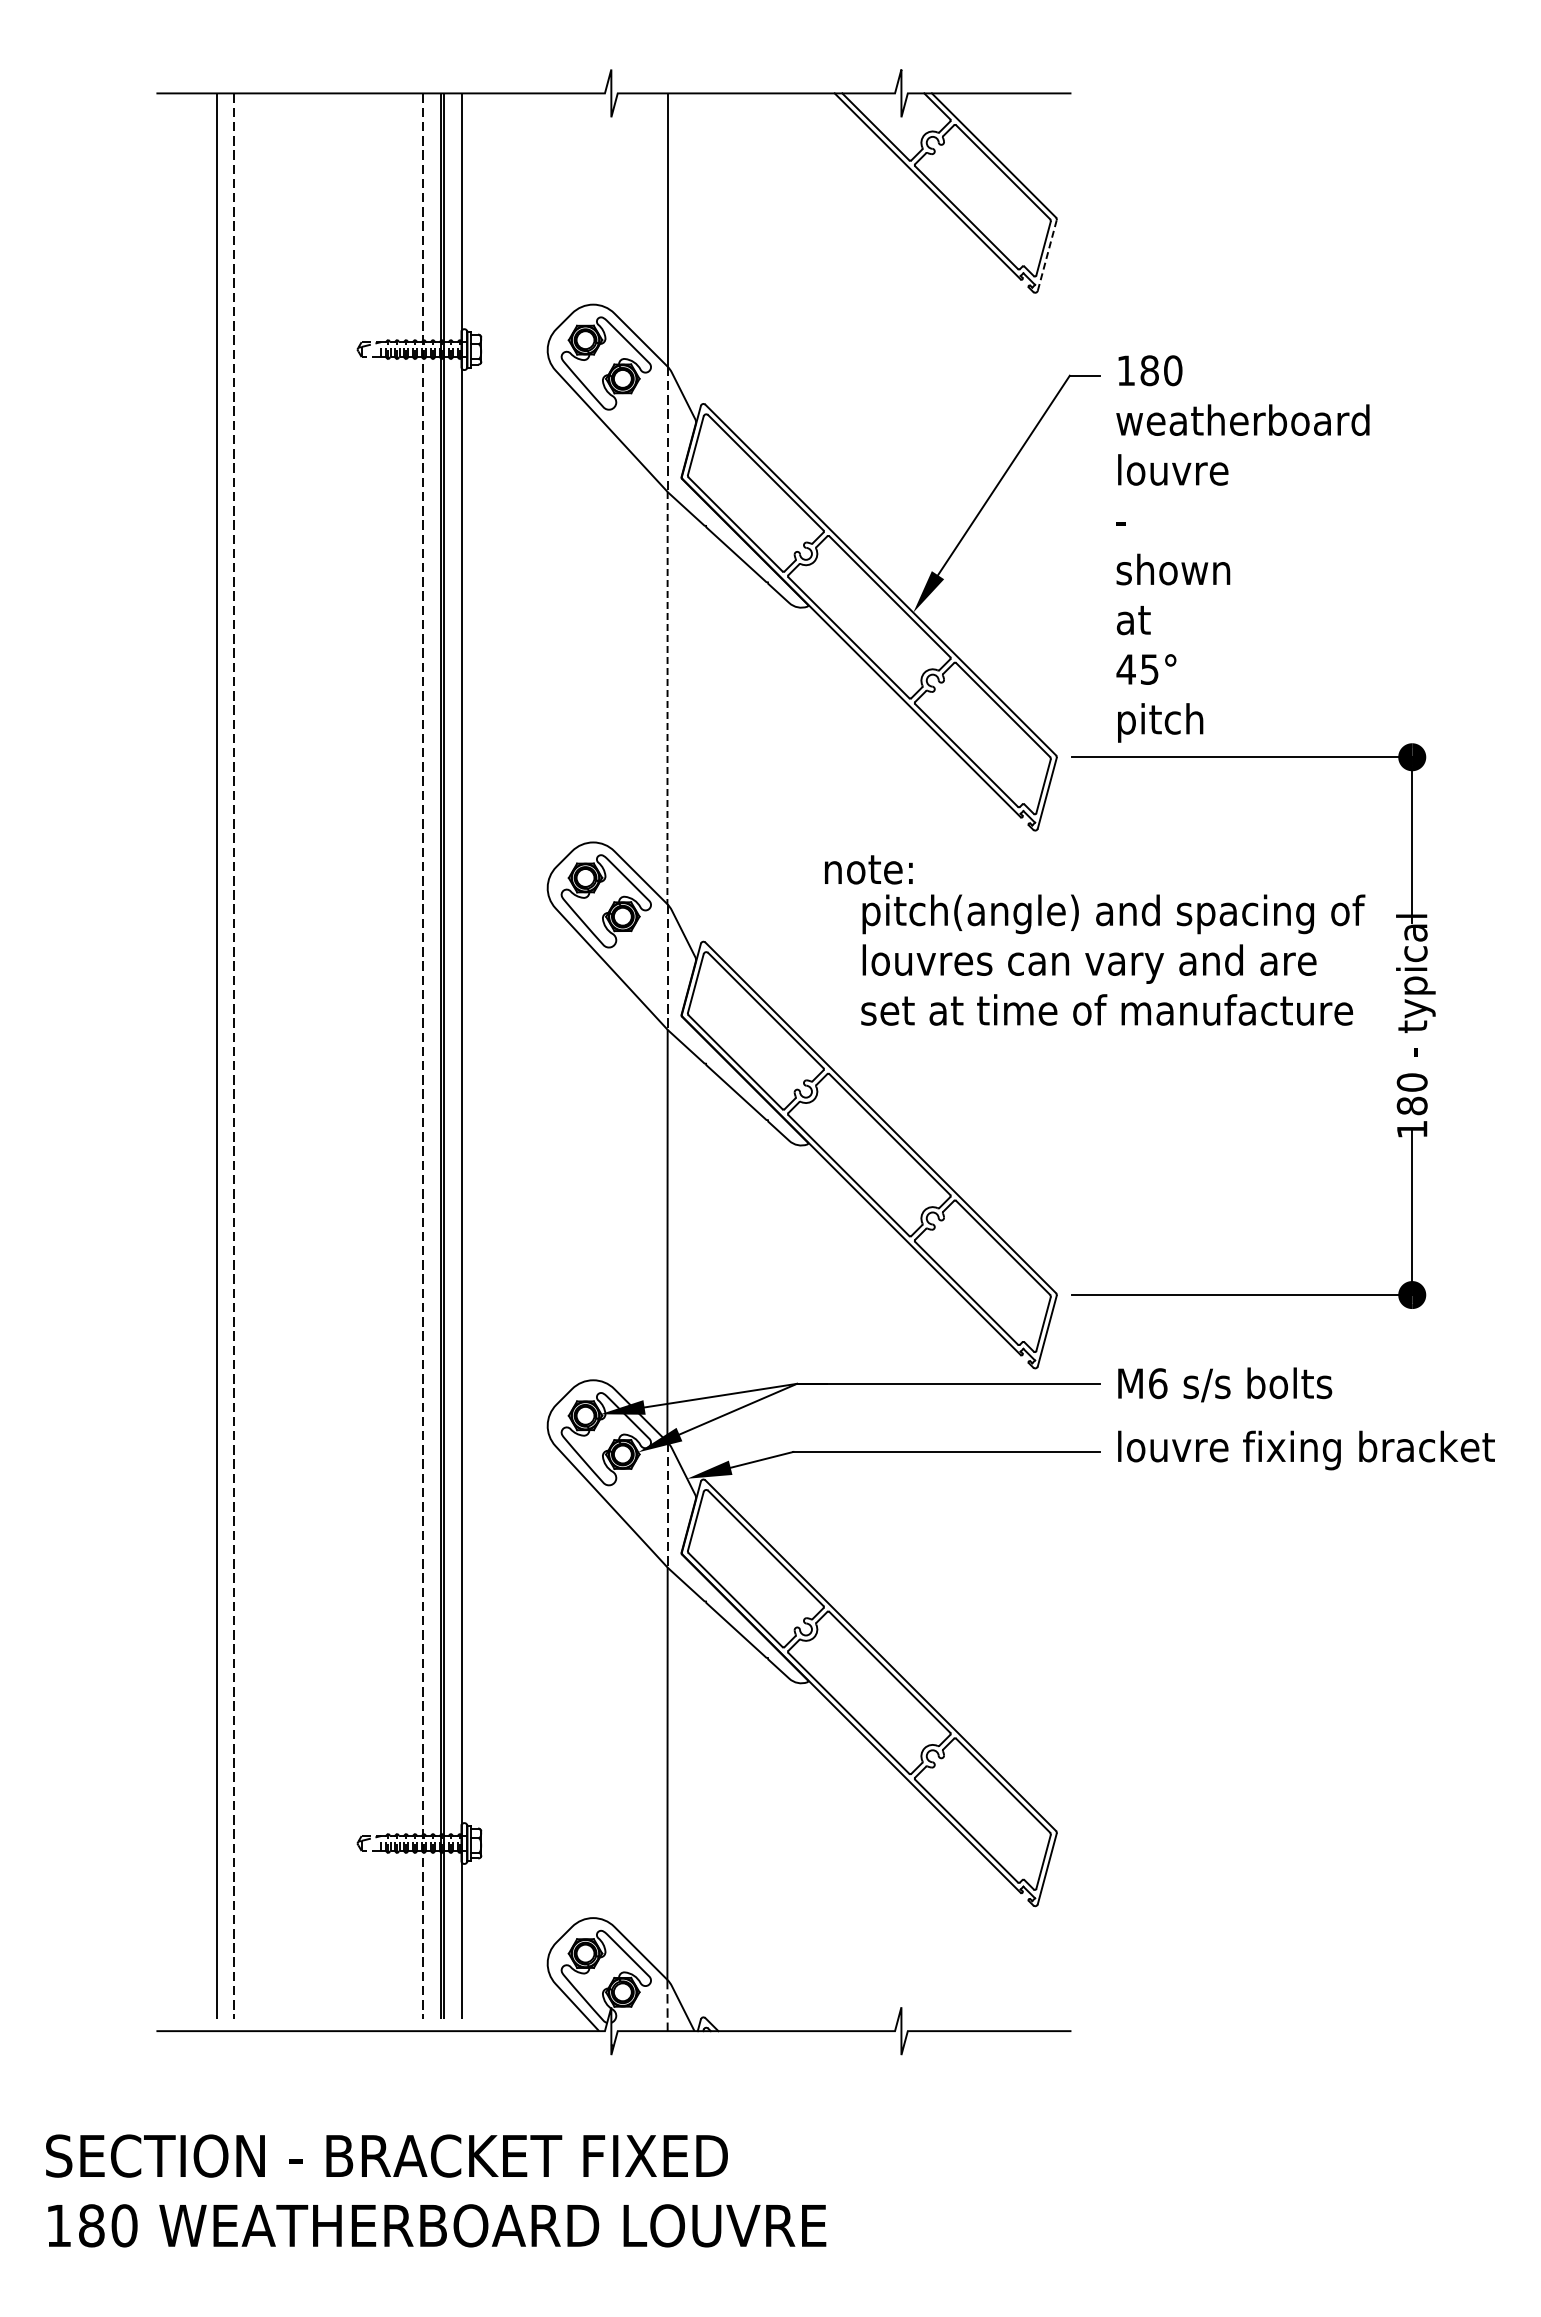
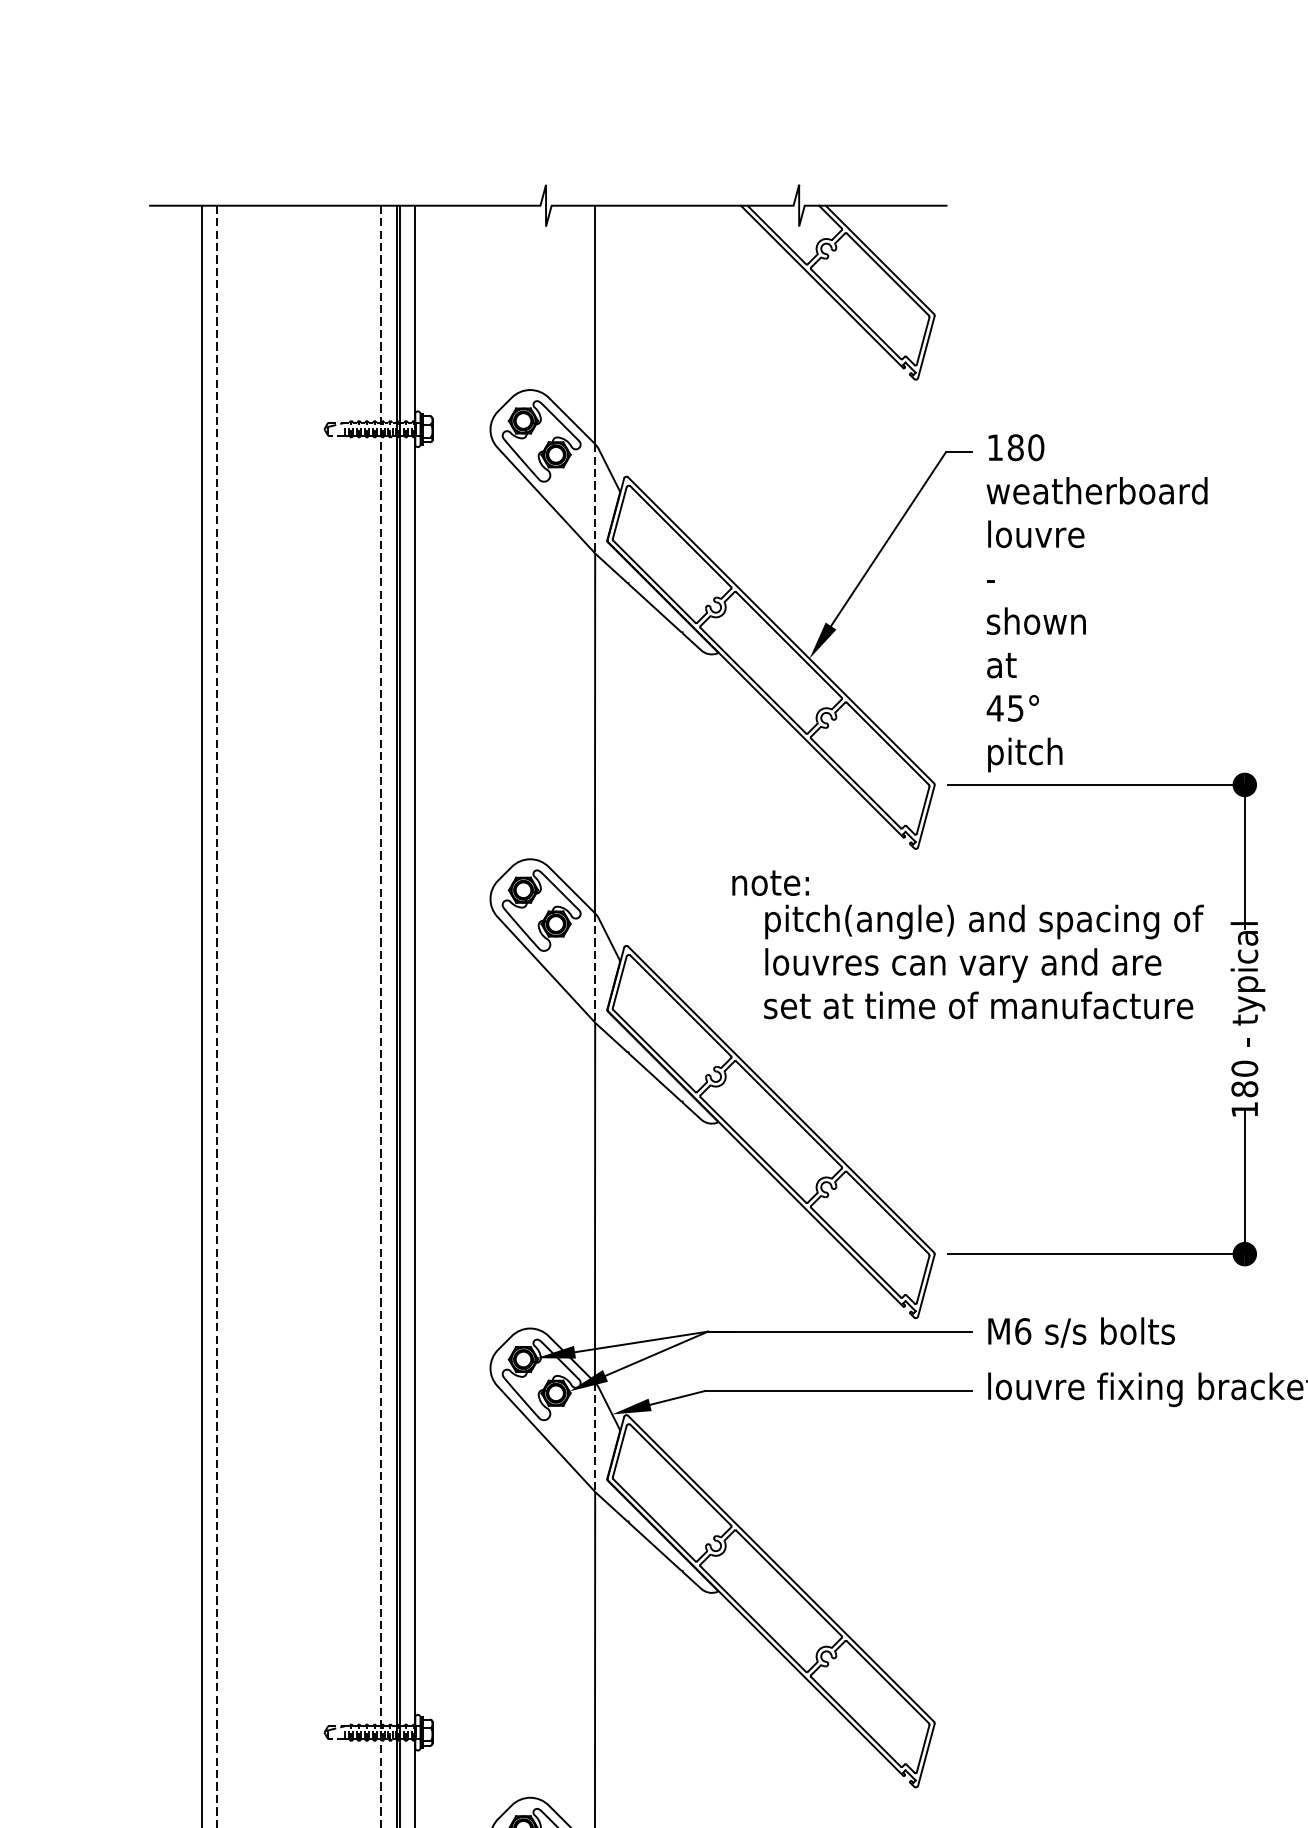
line: (1047, 255) -> (926, 347), dashed -> solid
line: (667, 698) -> (595, 733), dashed -> solid

